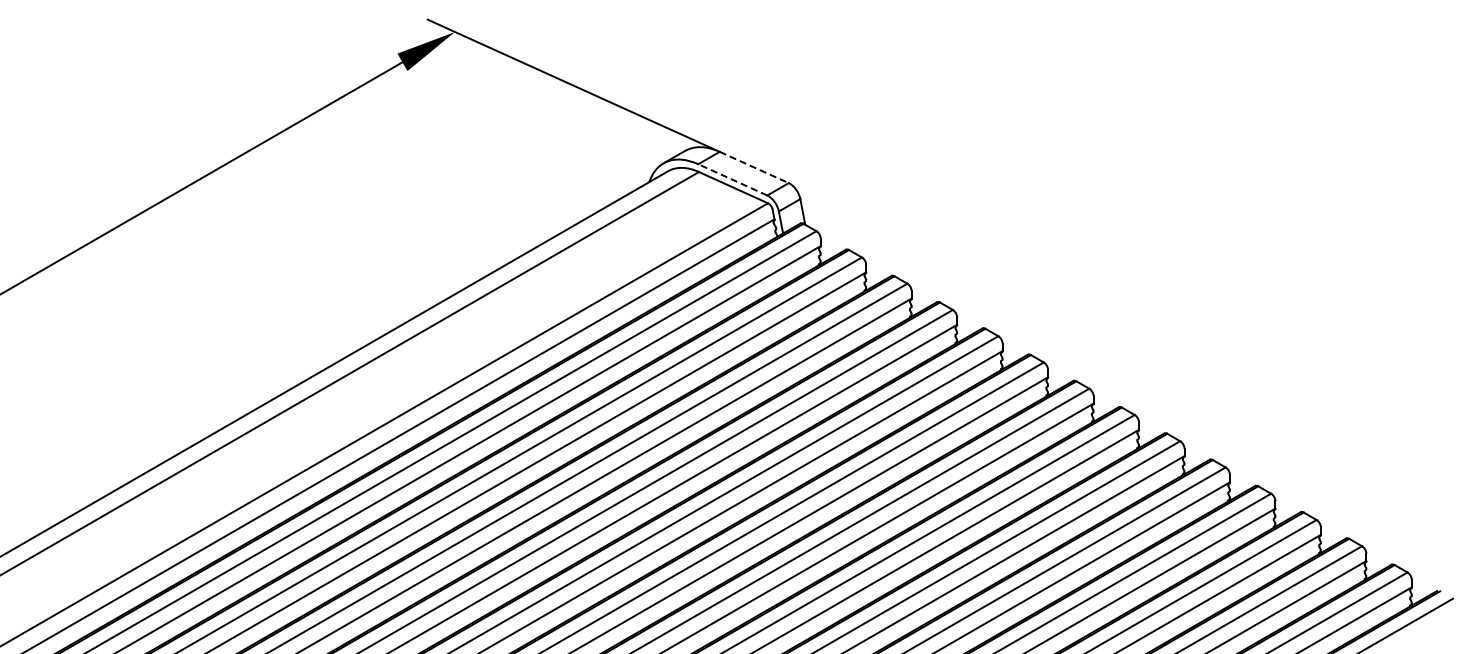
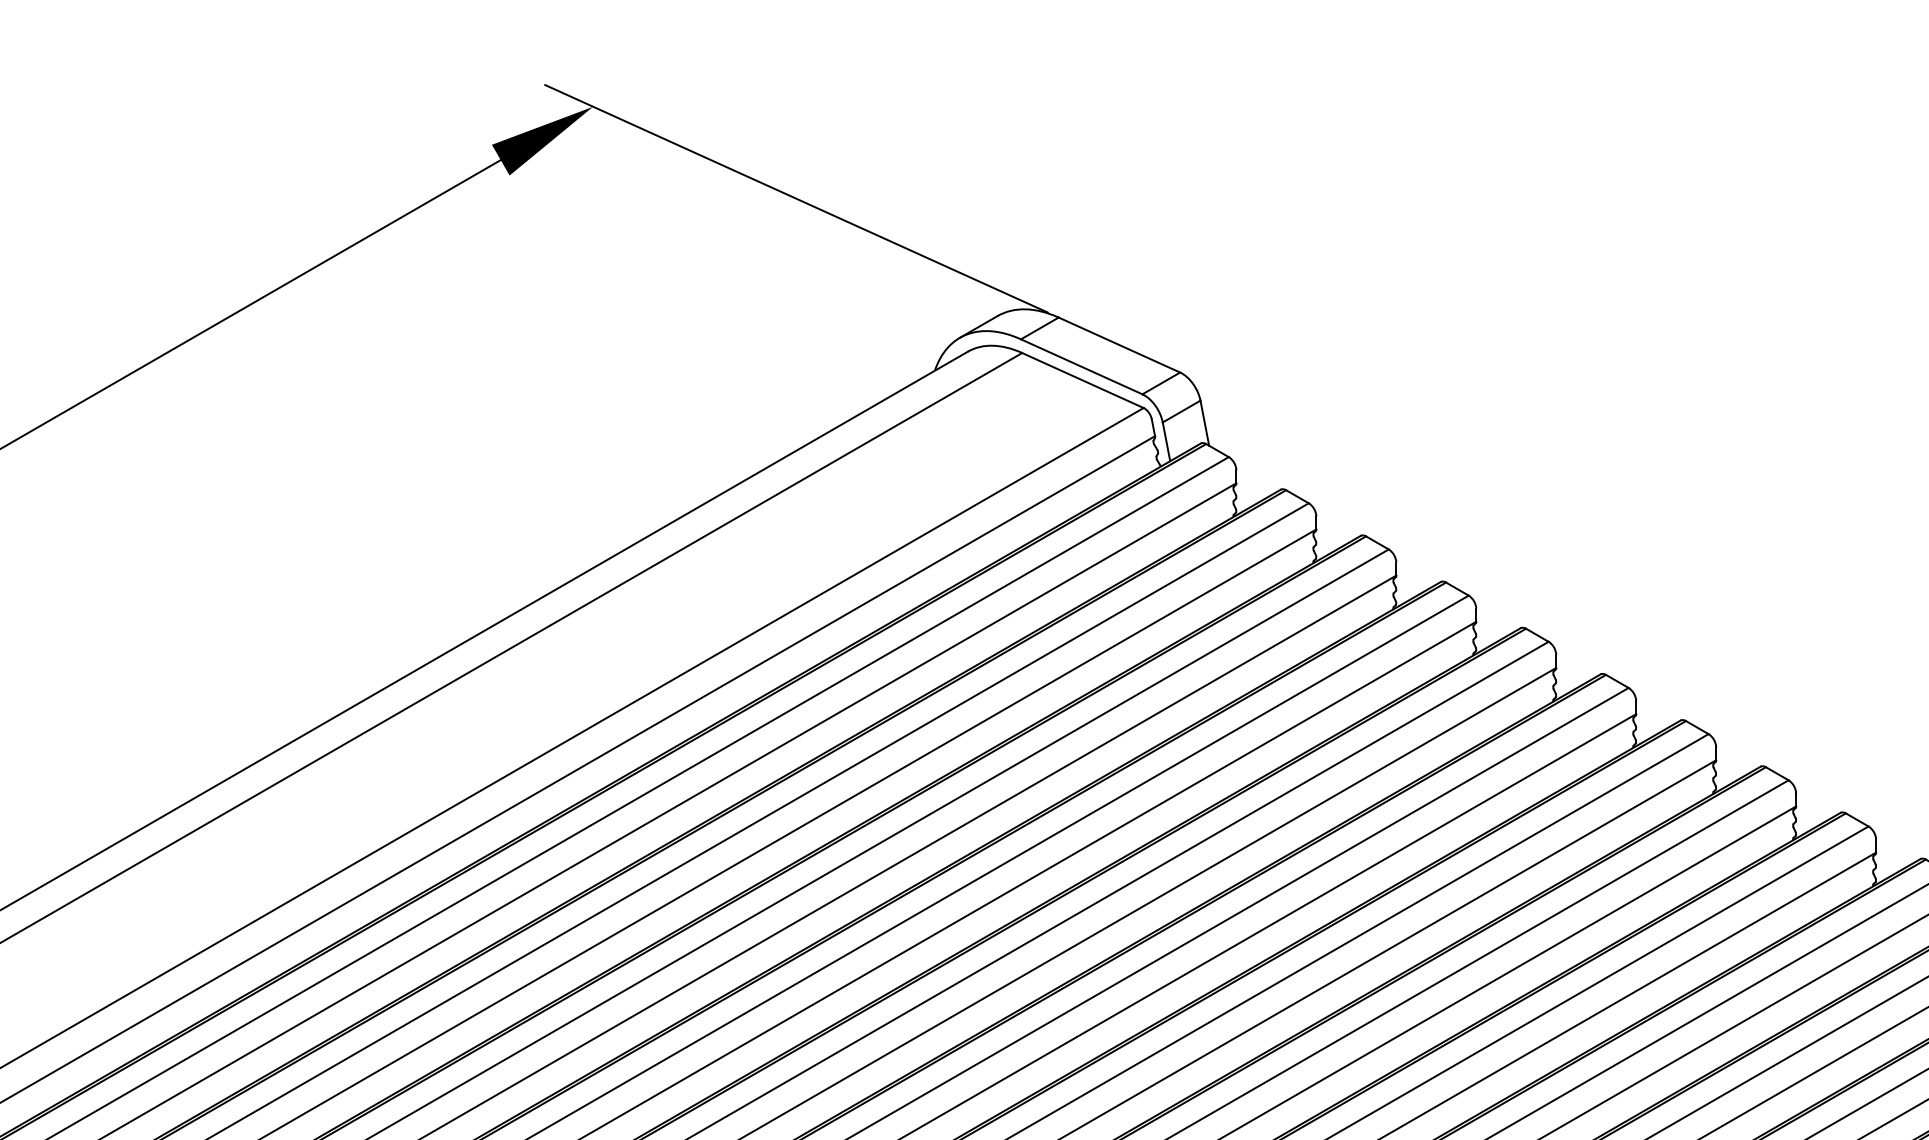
line: (754, 167) -> (1119, 345), dashed -> solid
line: (732, 179) -> (1081, 366), dashed -> solid

